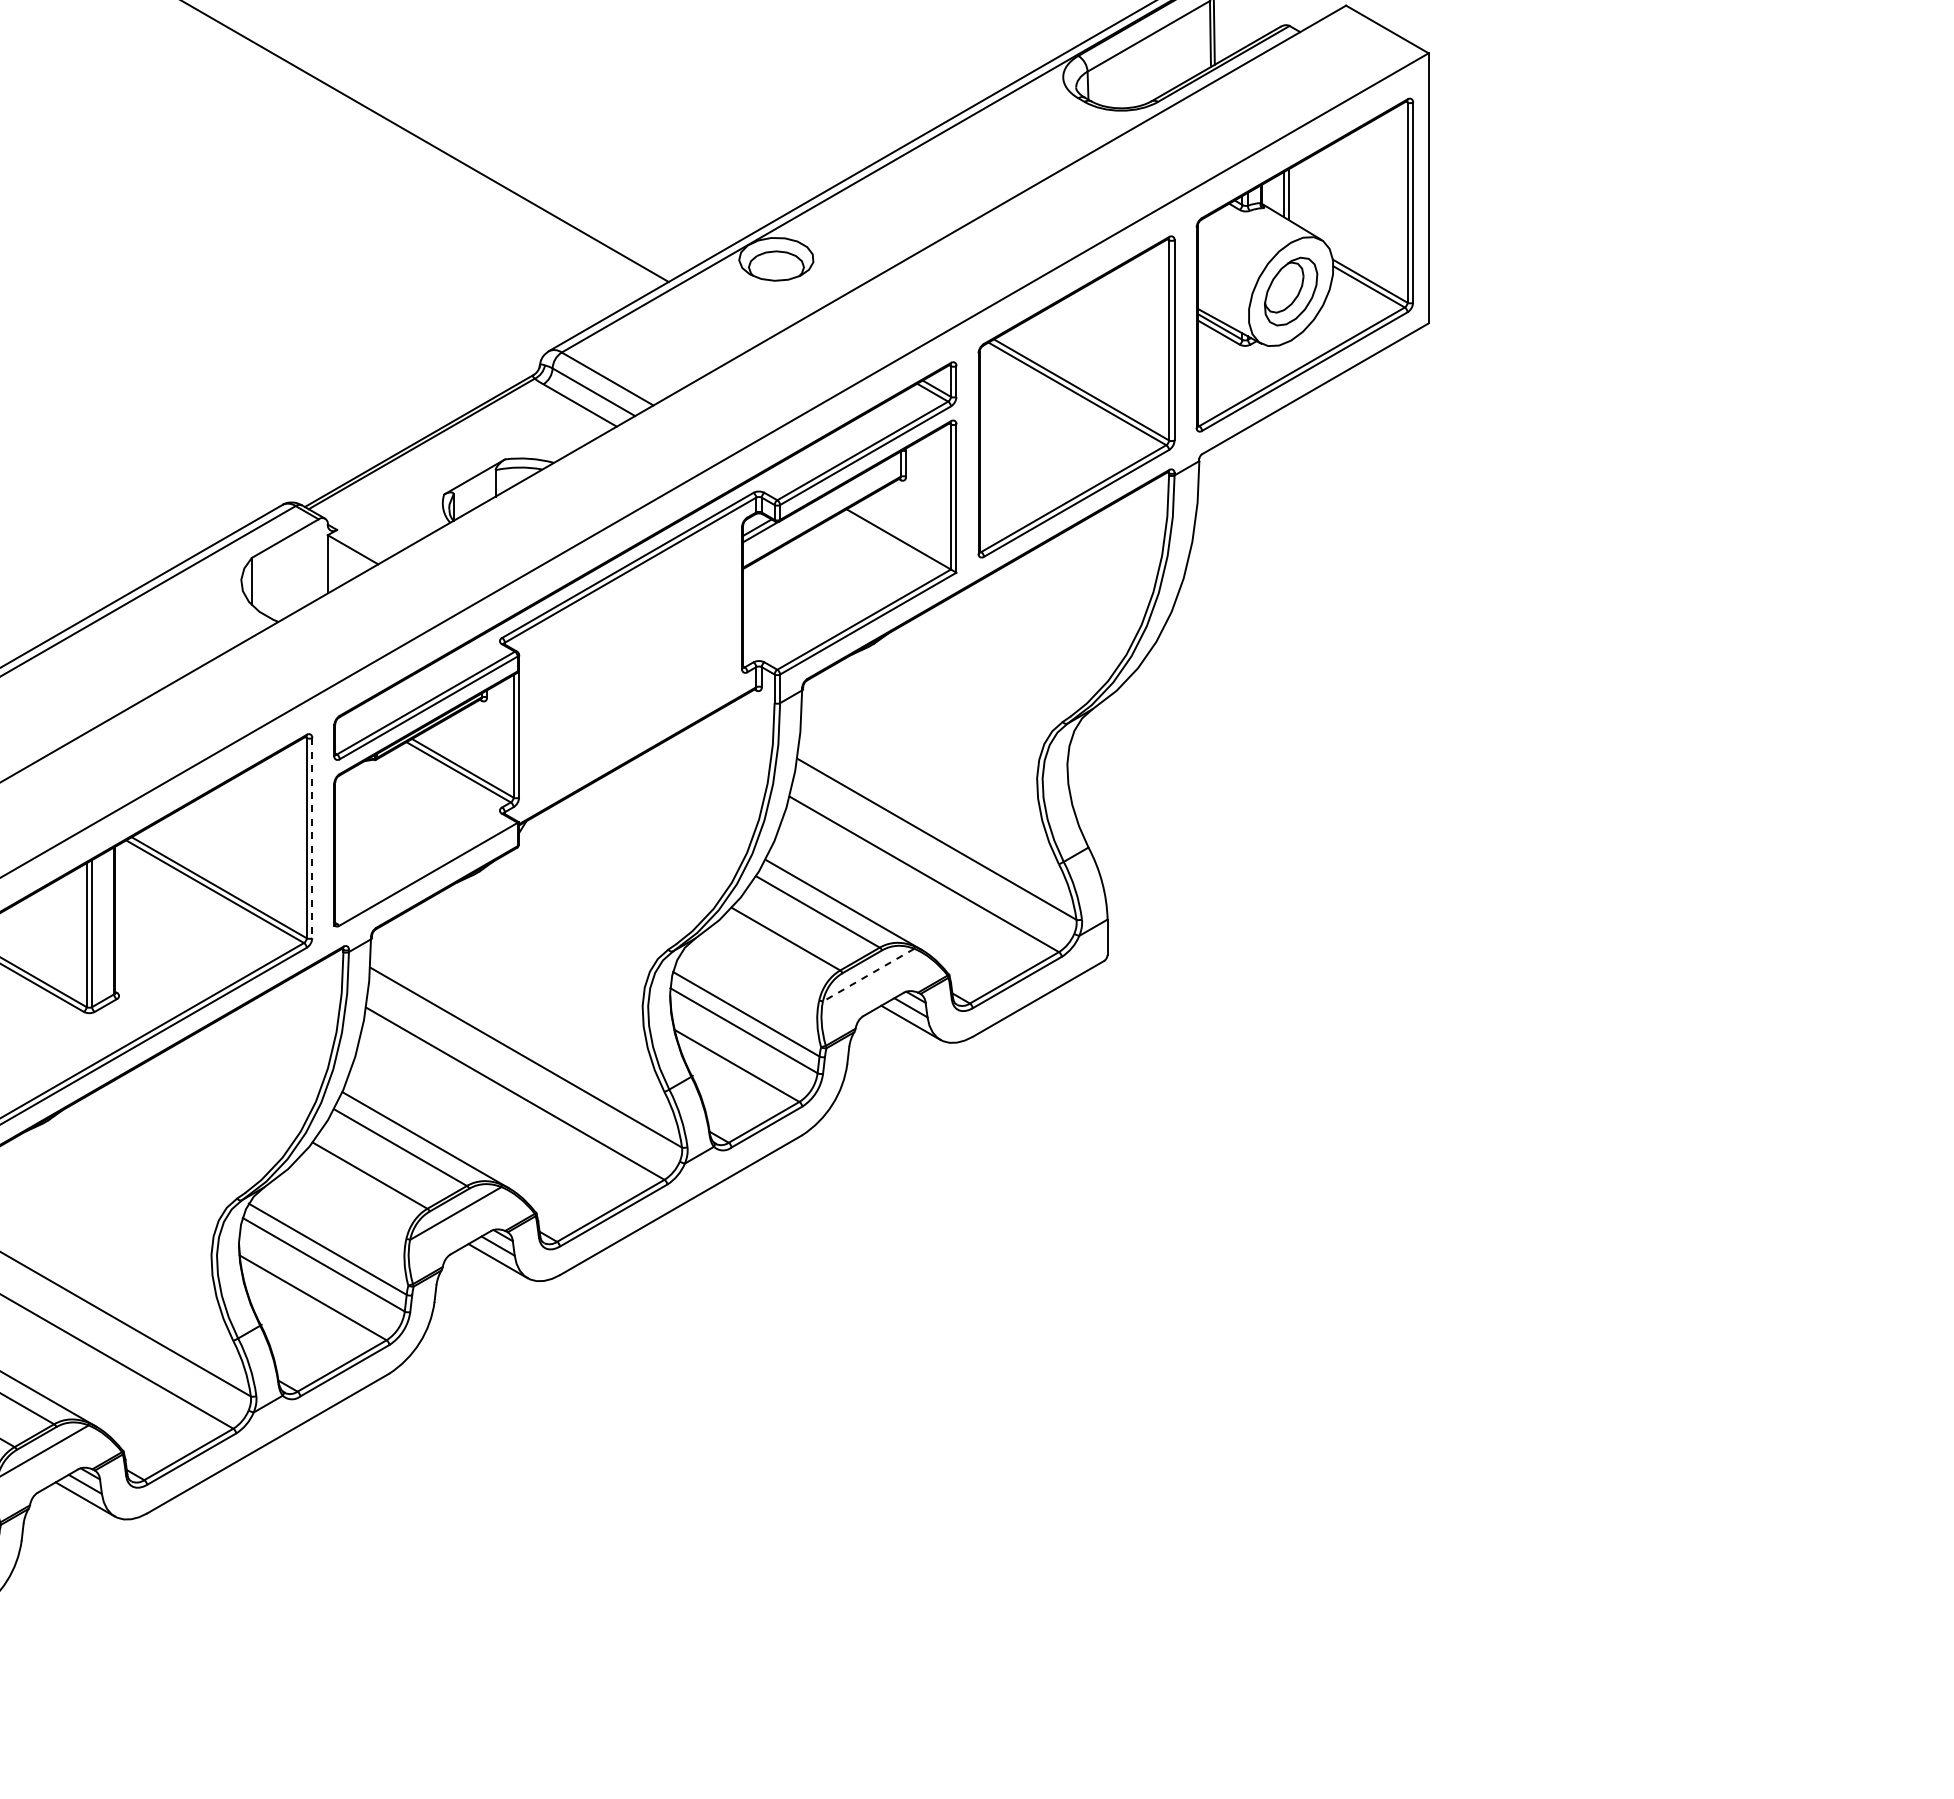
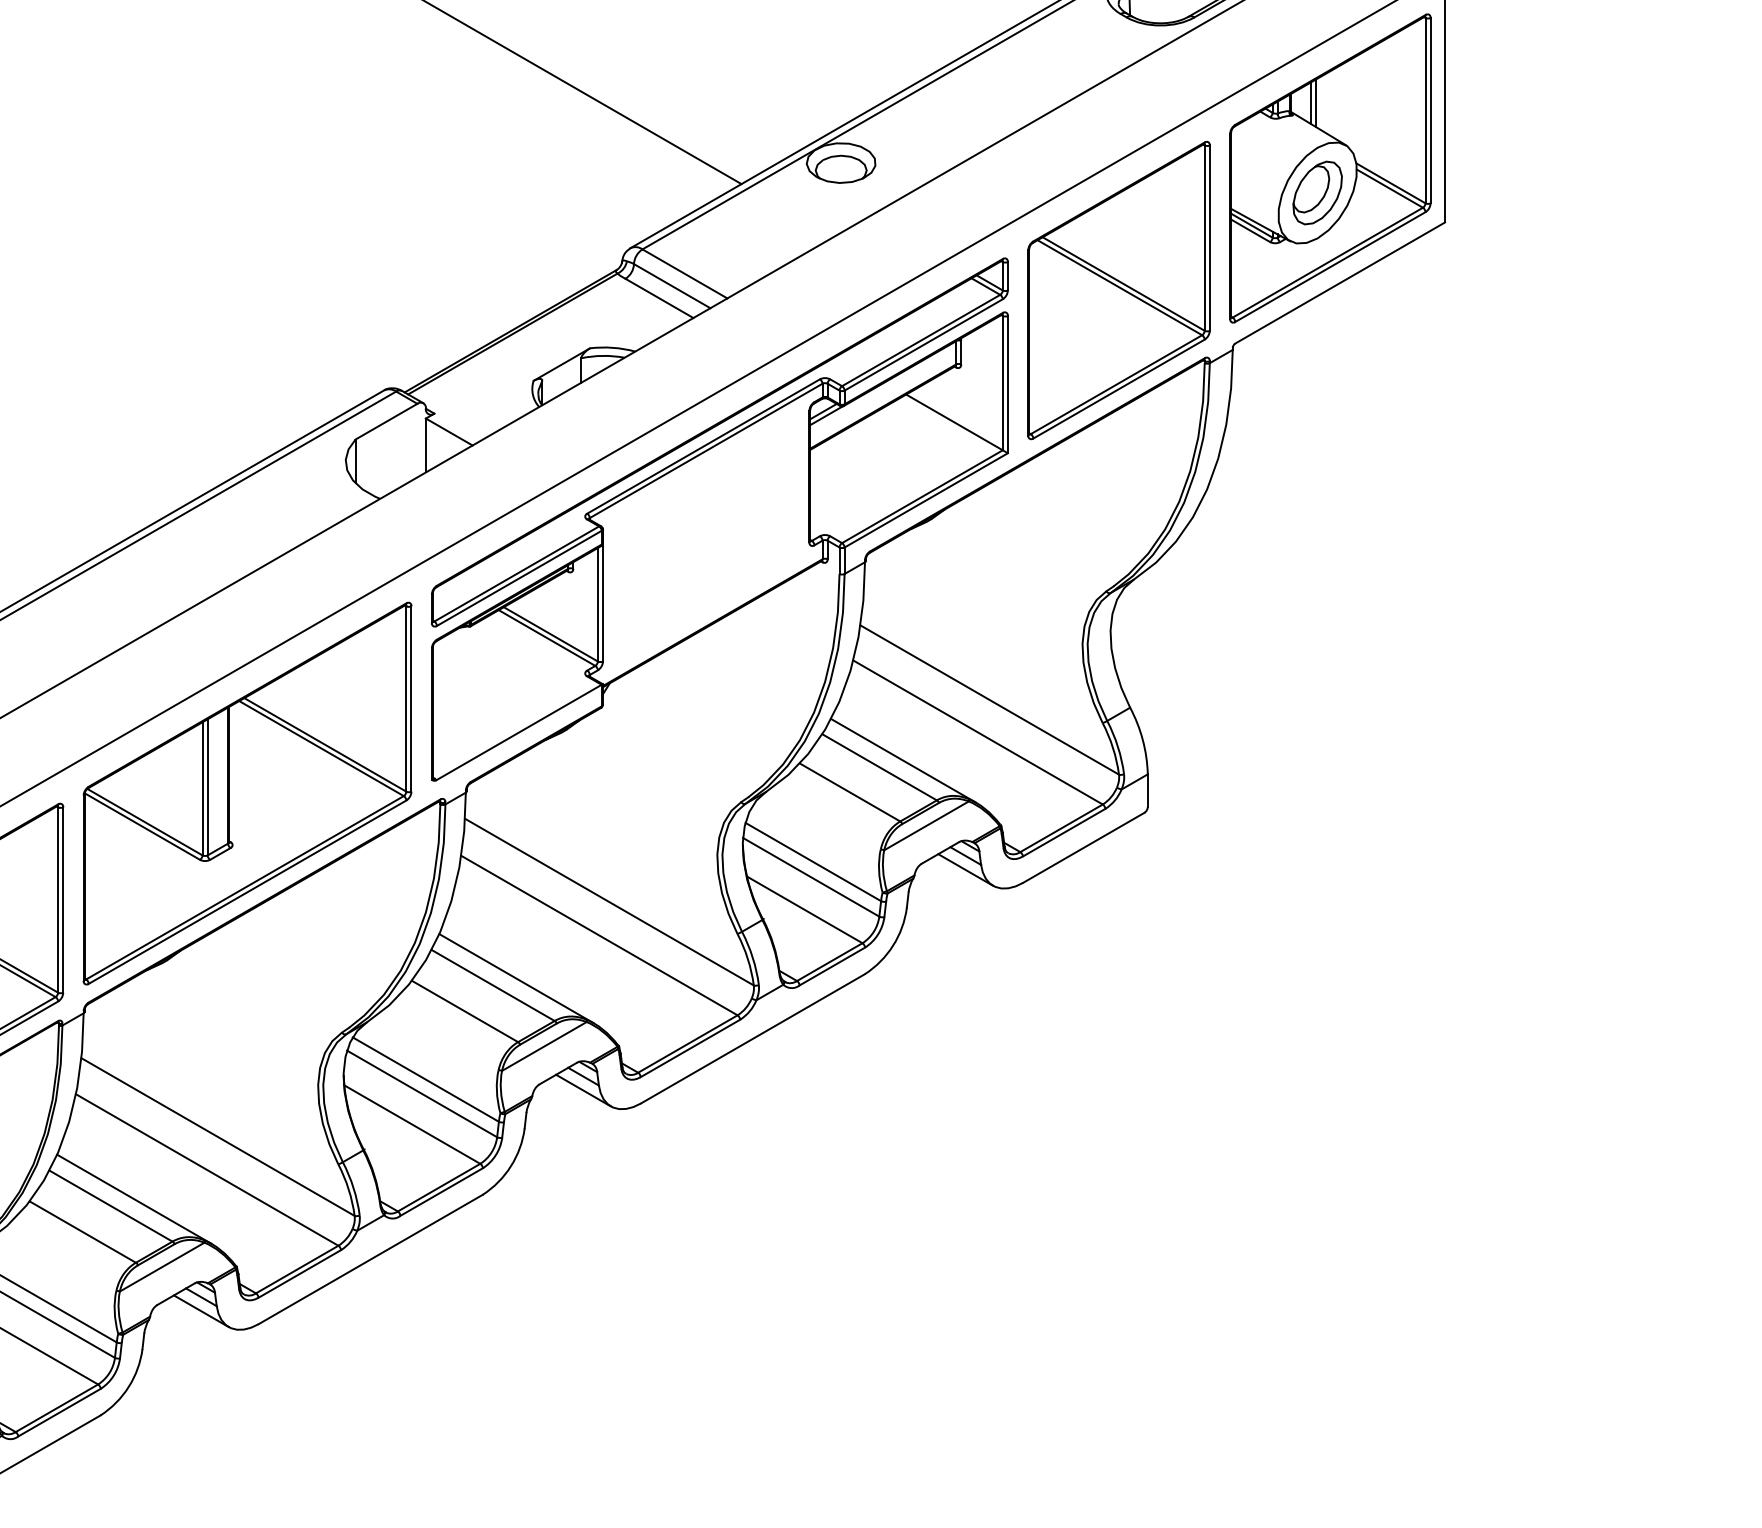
line: (312, 838) -> (411, 699), dashed -> solid
line: (868, 975) -> (926, 826), dashed -> solid

